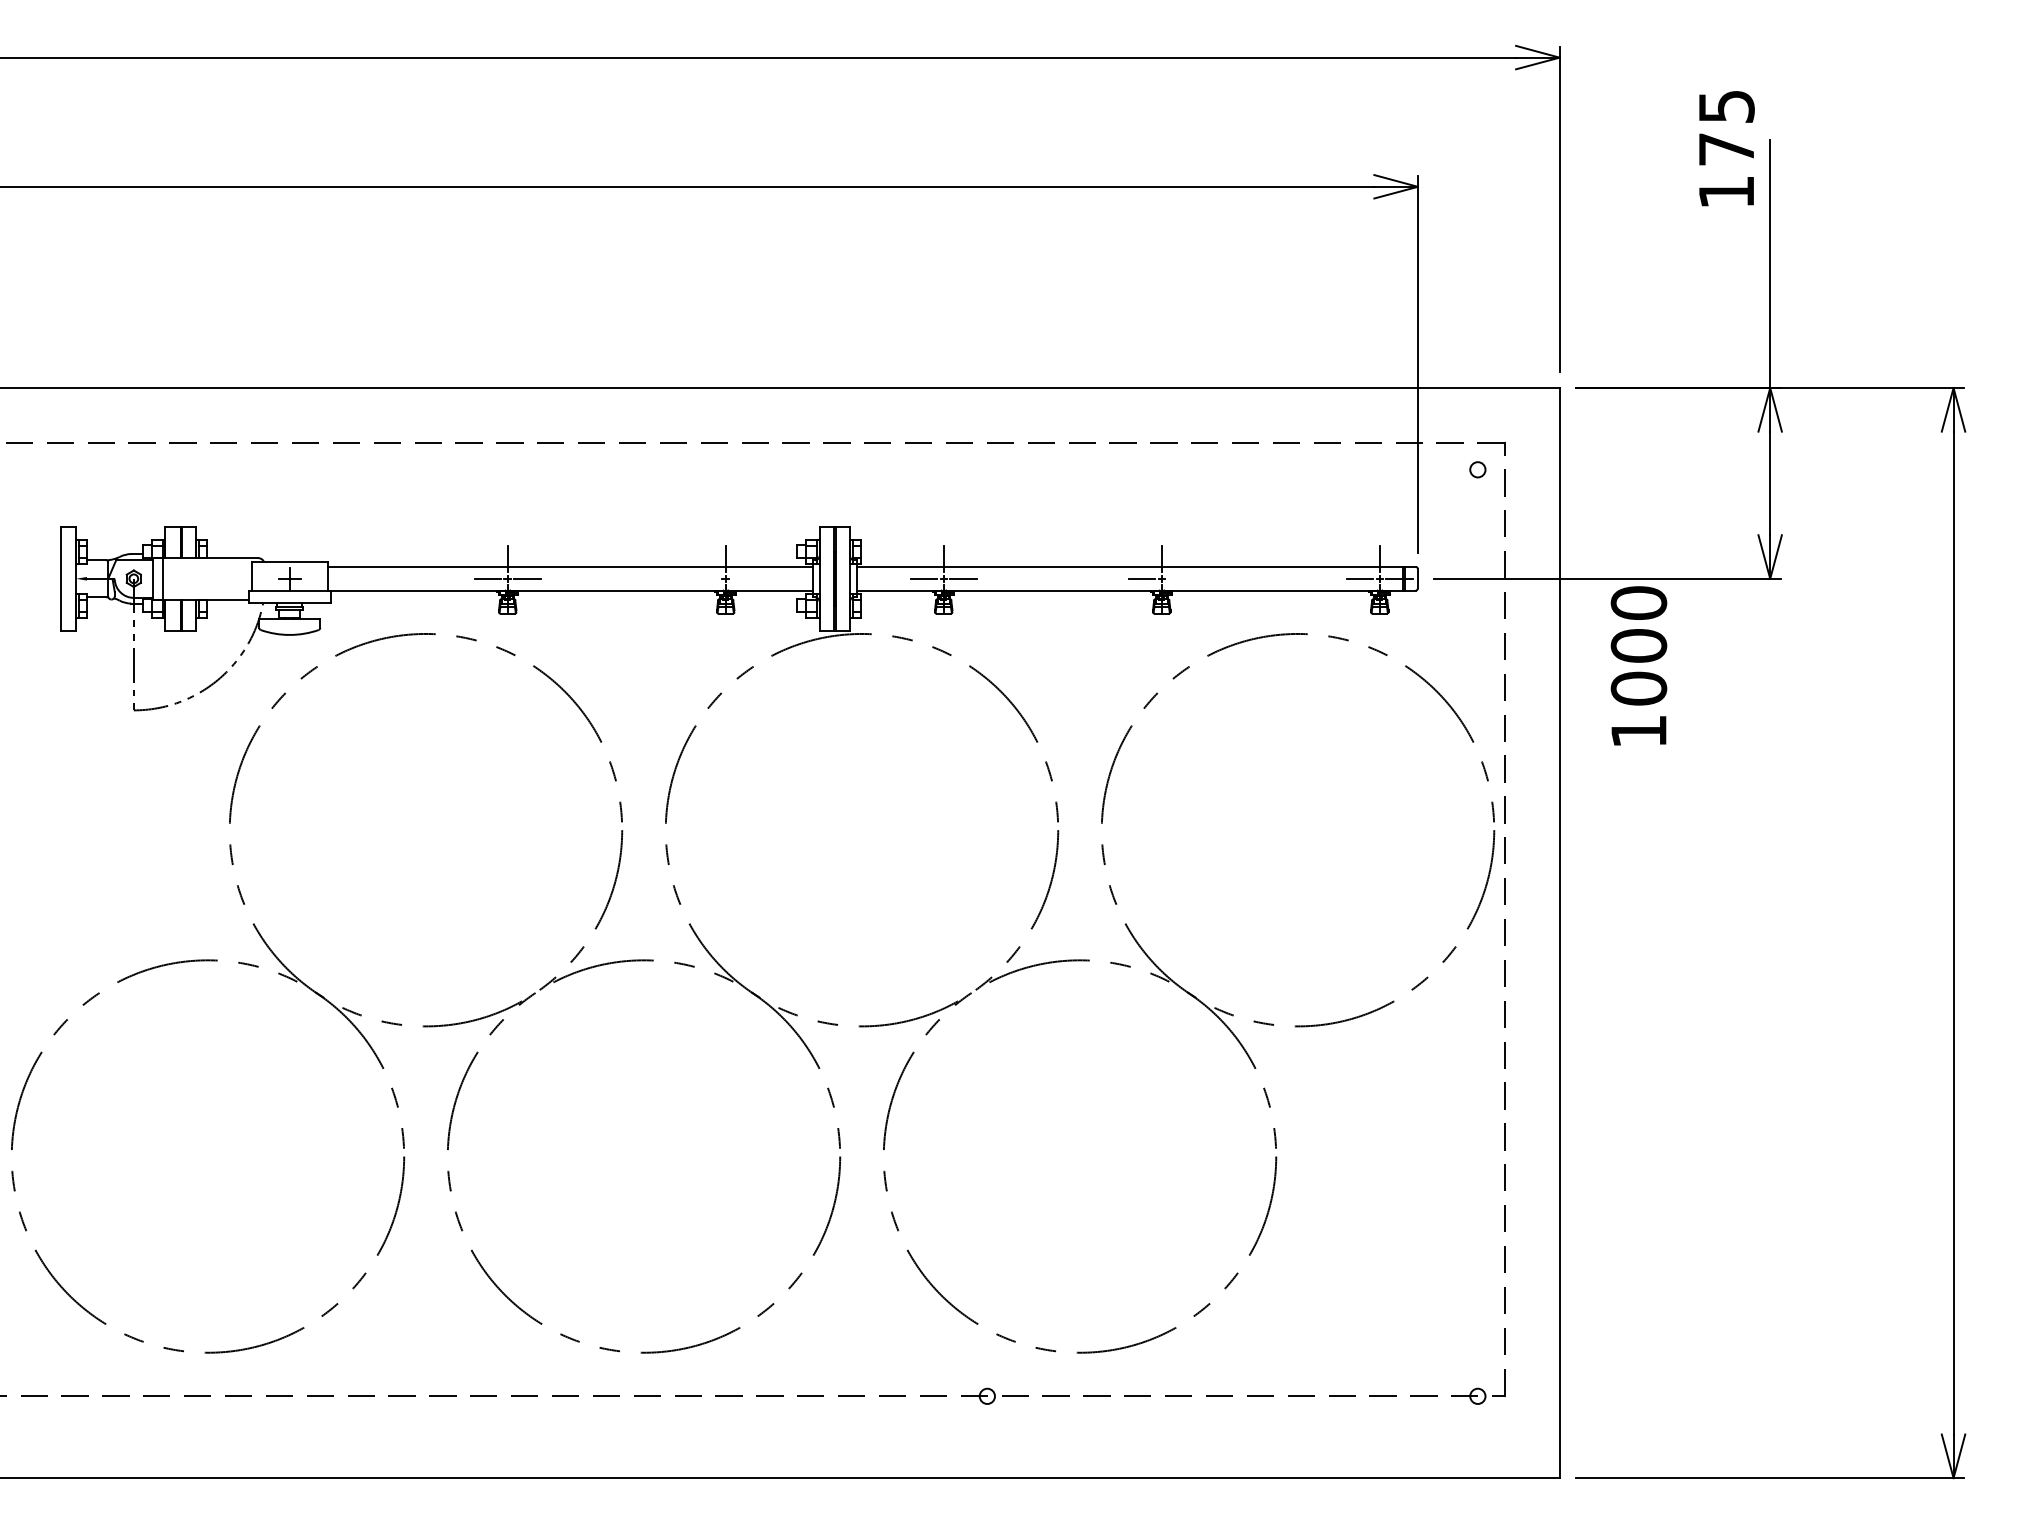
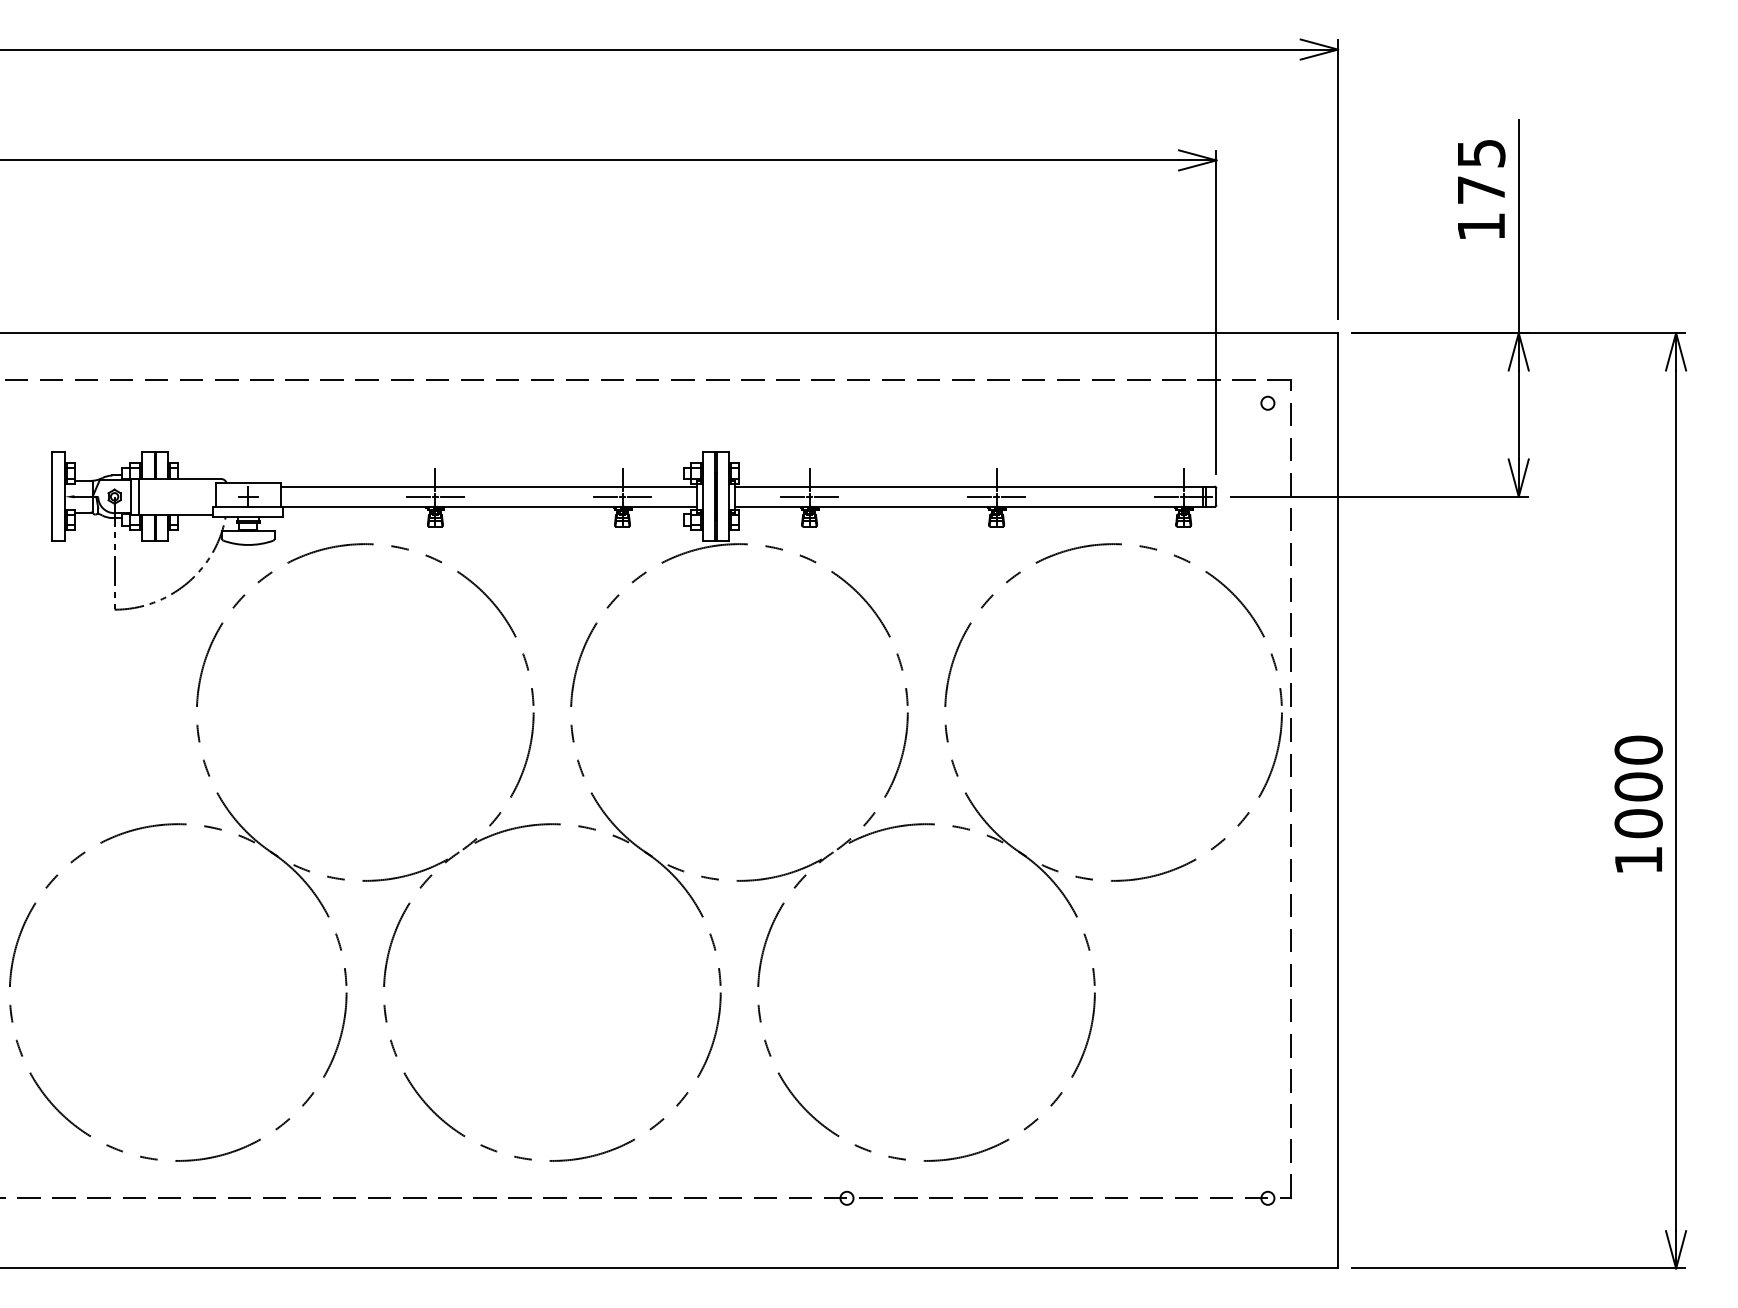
text: (1726, 148) -> (1481, 189), moved
line: (705, 578) -> (605, 496), added
line: (745, 578) -> (639, 496), added
line: (1181, 578) -> (1013, 496), added
text: (1638, 665) -> (1638, 803), moved

